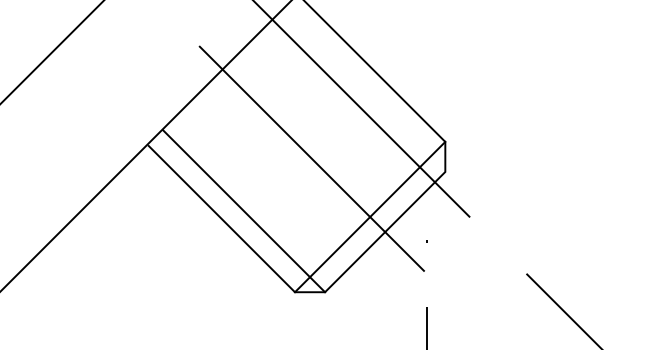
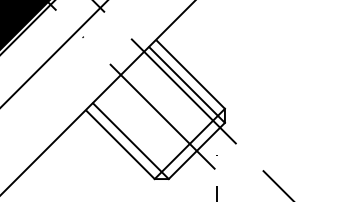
line: (362, 89) -> (186, 84), added

